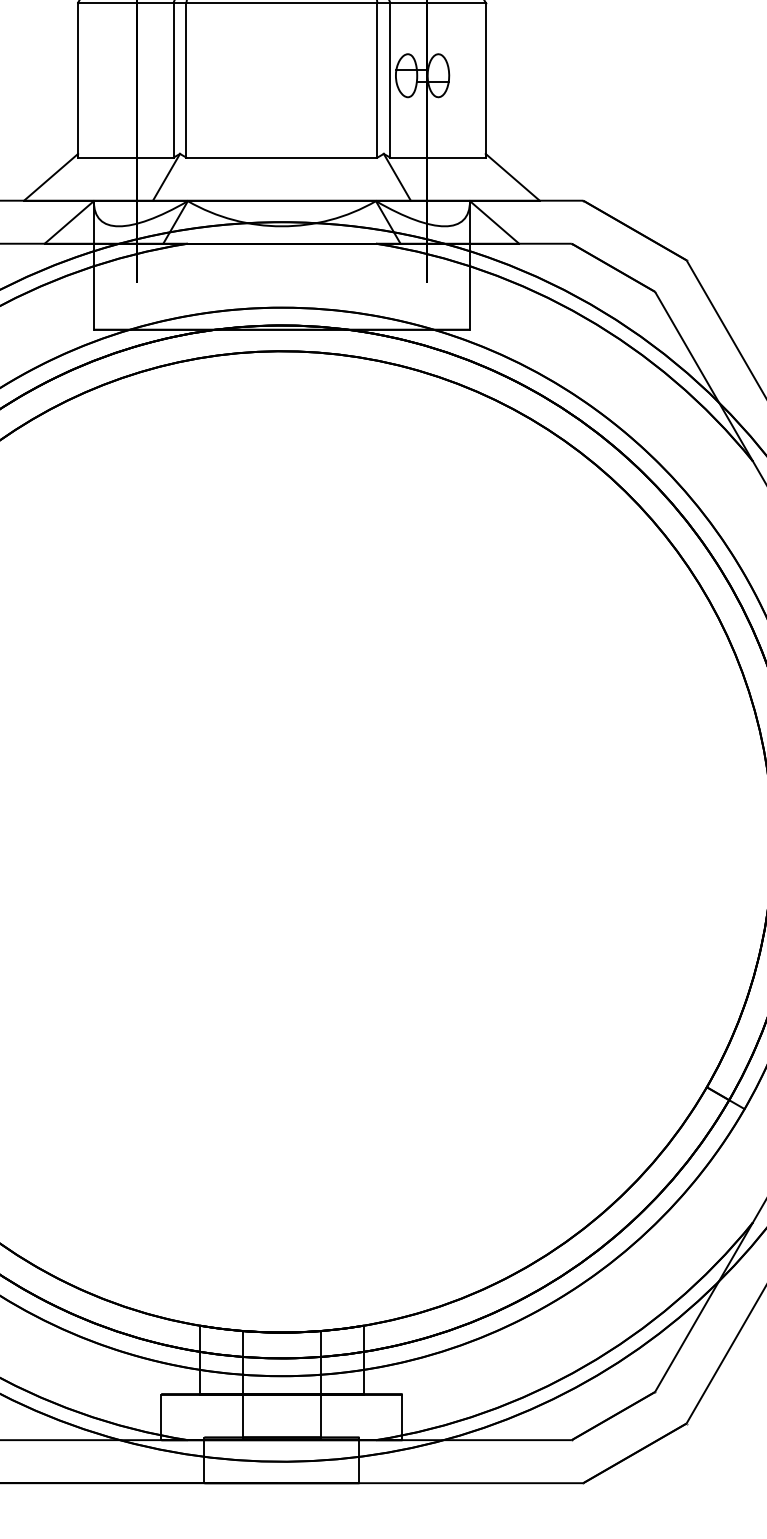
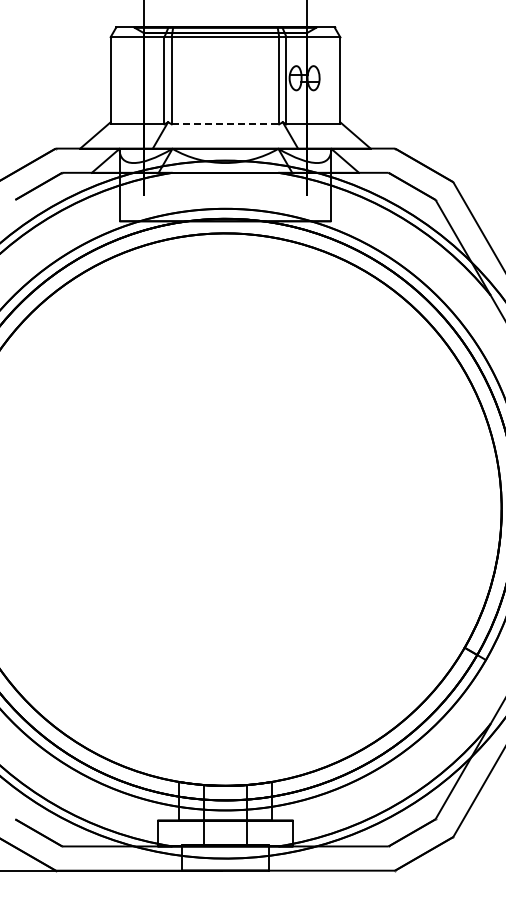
line: (281, 157) -> (225, 124), solid -> dashed

